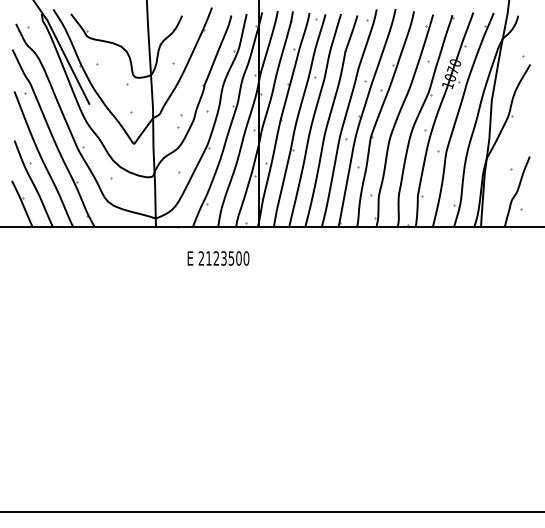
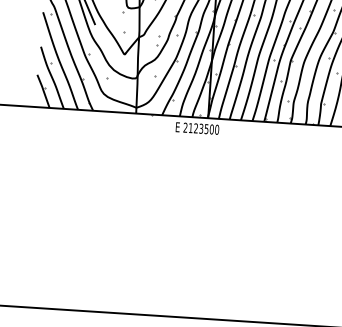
text: (218, 258) -> (197, 128), moved

